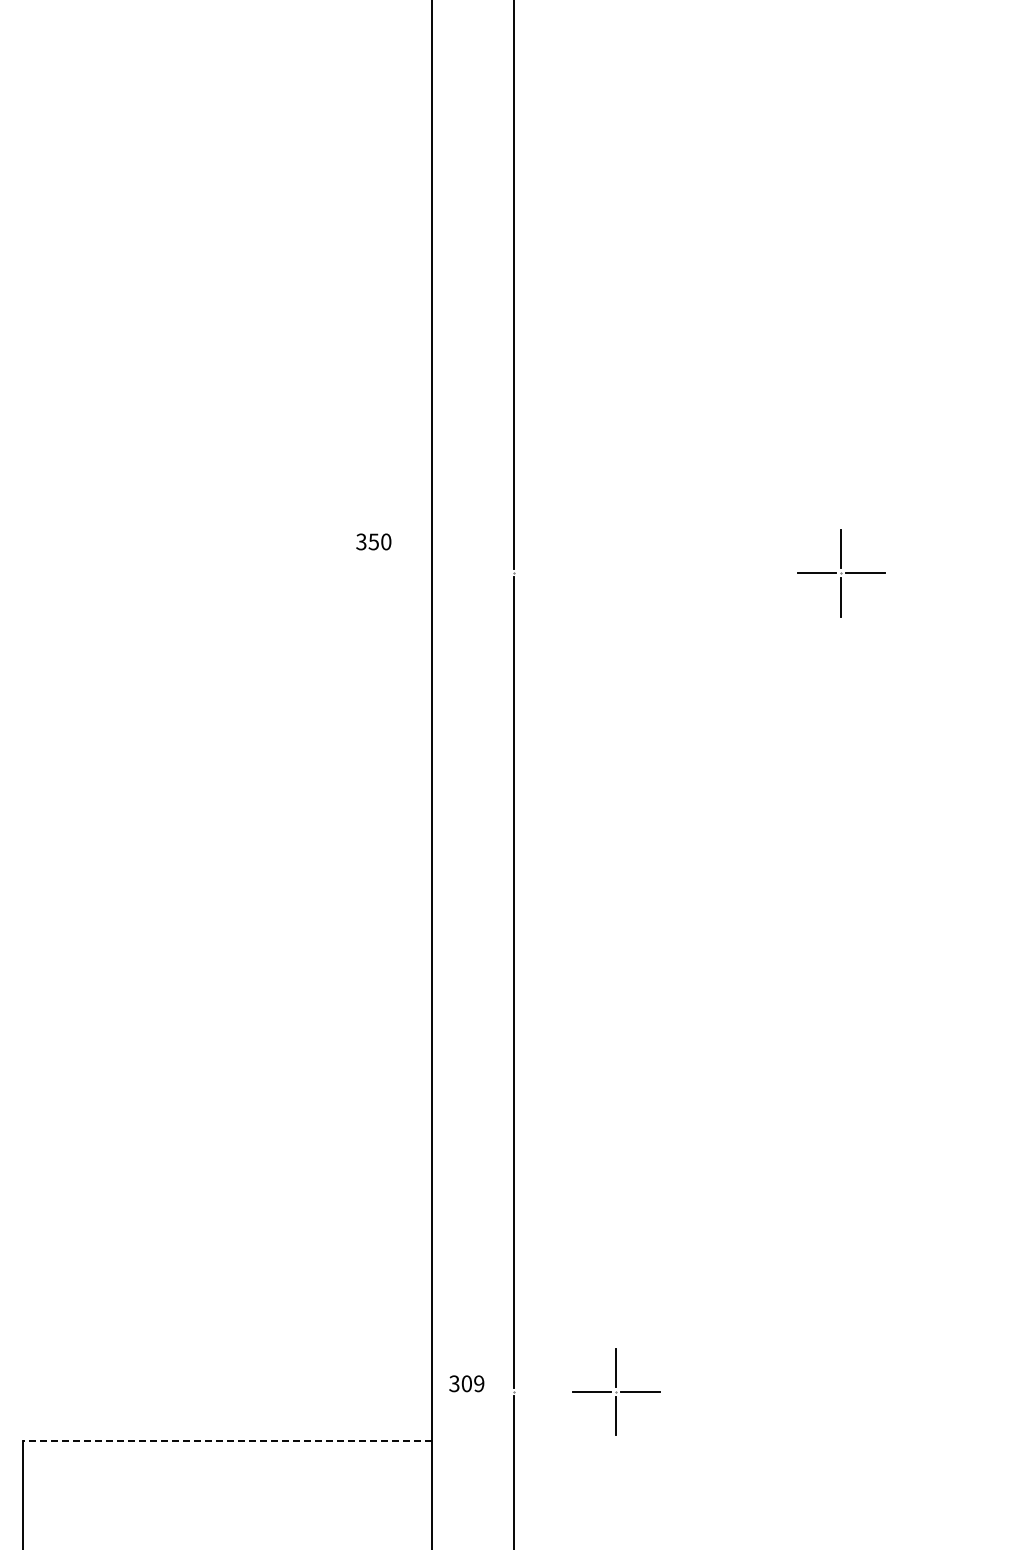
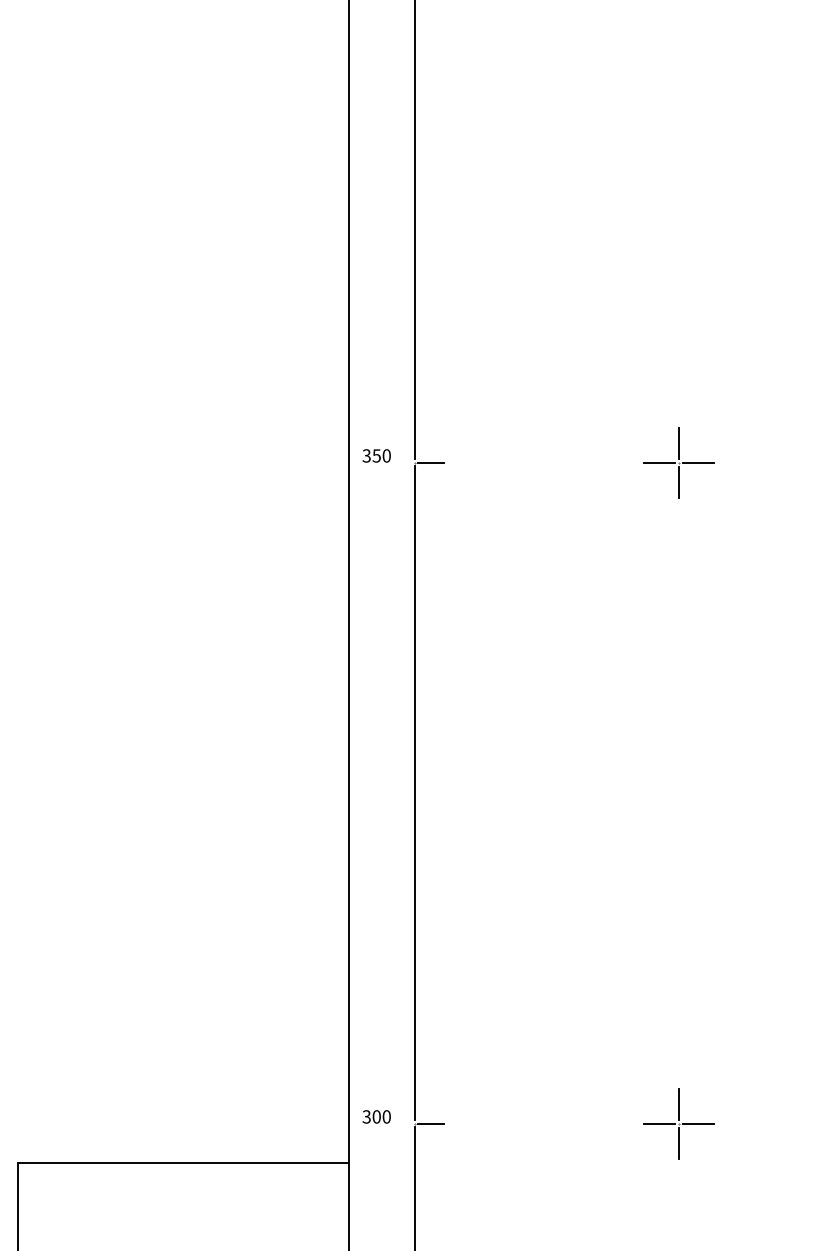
text: (373, 541) -> (376, 455), moved
line: (533, 573) -> (430, 462), added
text: (479, 1383) -> (386, 1116), 309 -> 300
part: (616, 1391) -> (679, 1123), moved
line: (533, 1392) -> (430, 1123), added
line: (227, 1441) -> (183, 1163), dashed -> solid

